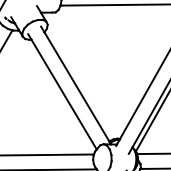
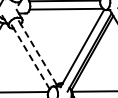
line: (76, 86) -> (38, 54), solid -> dashed
line: (63, 93) -> (31, 58), solid -> dashed

